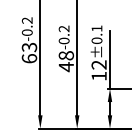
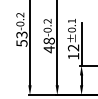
text: (28, 57) -> (21, 42), 63 -> 53

